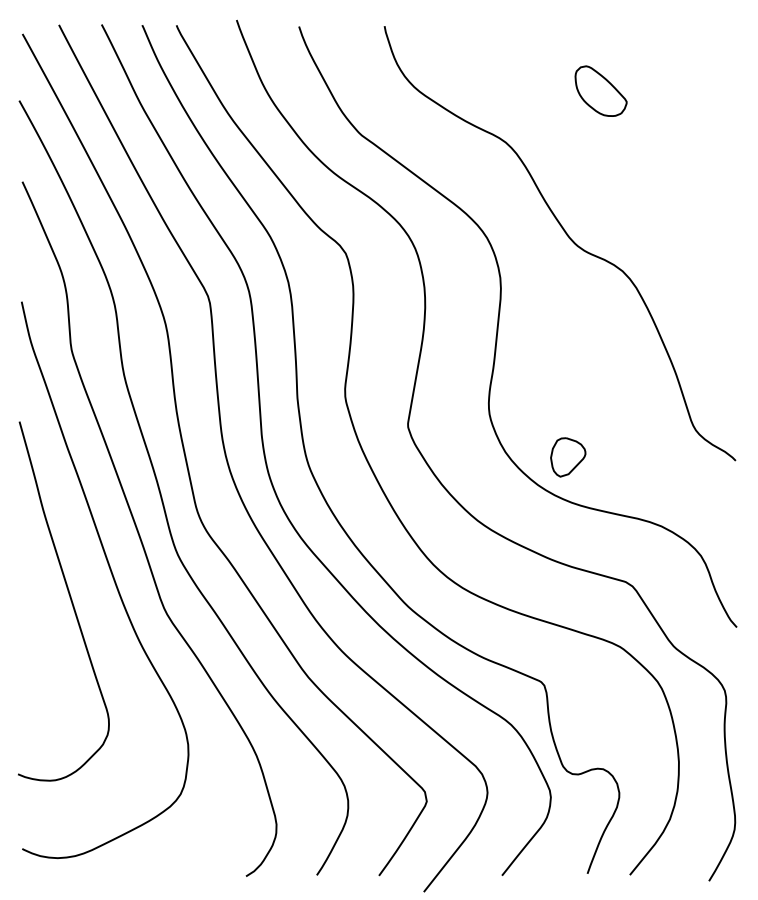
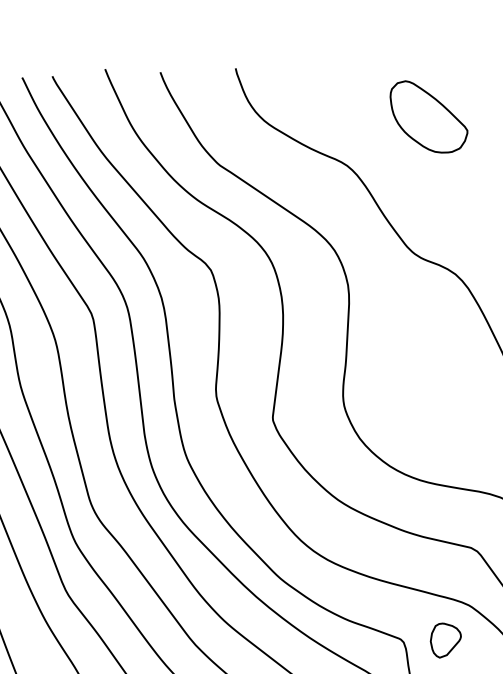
part: (600, 90) -> (428, 116), size x1.67
part: (568, 457) -> (446, 640), moved

